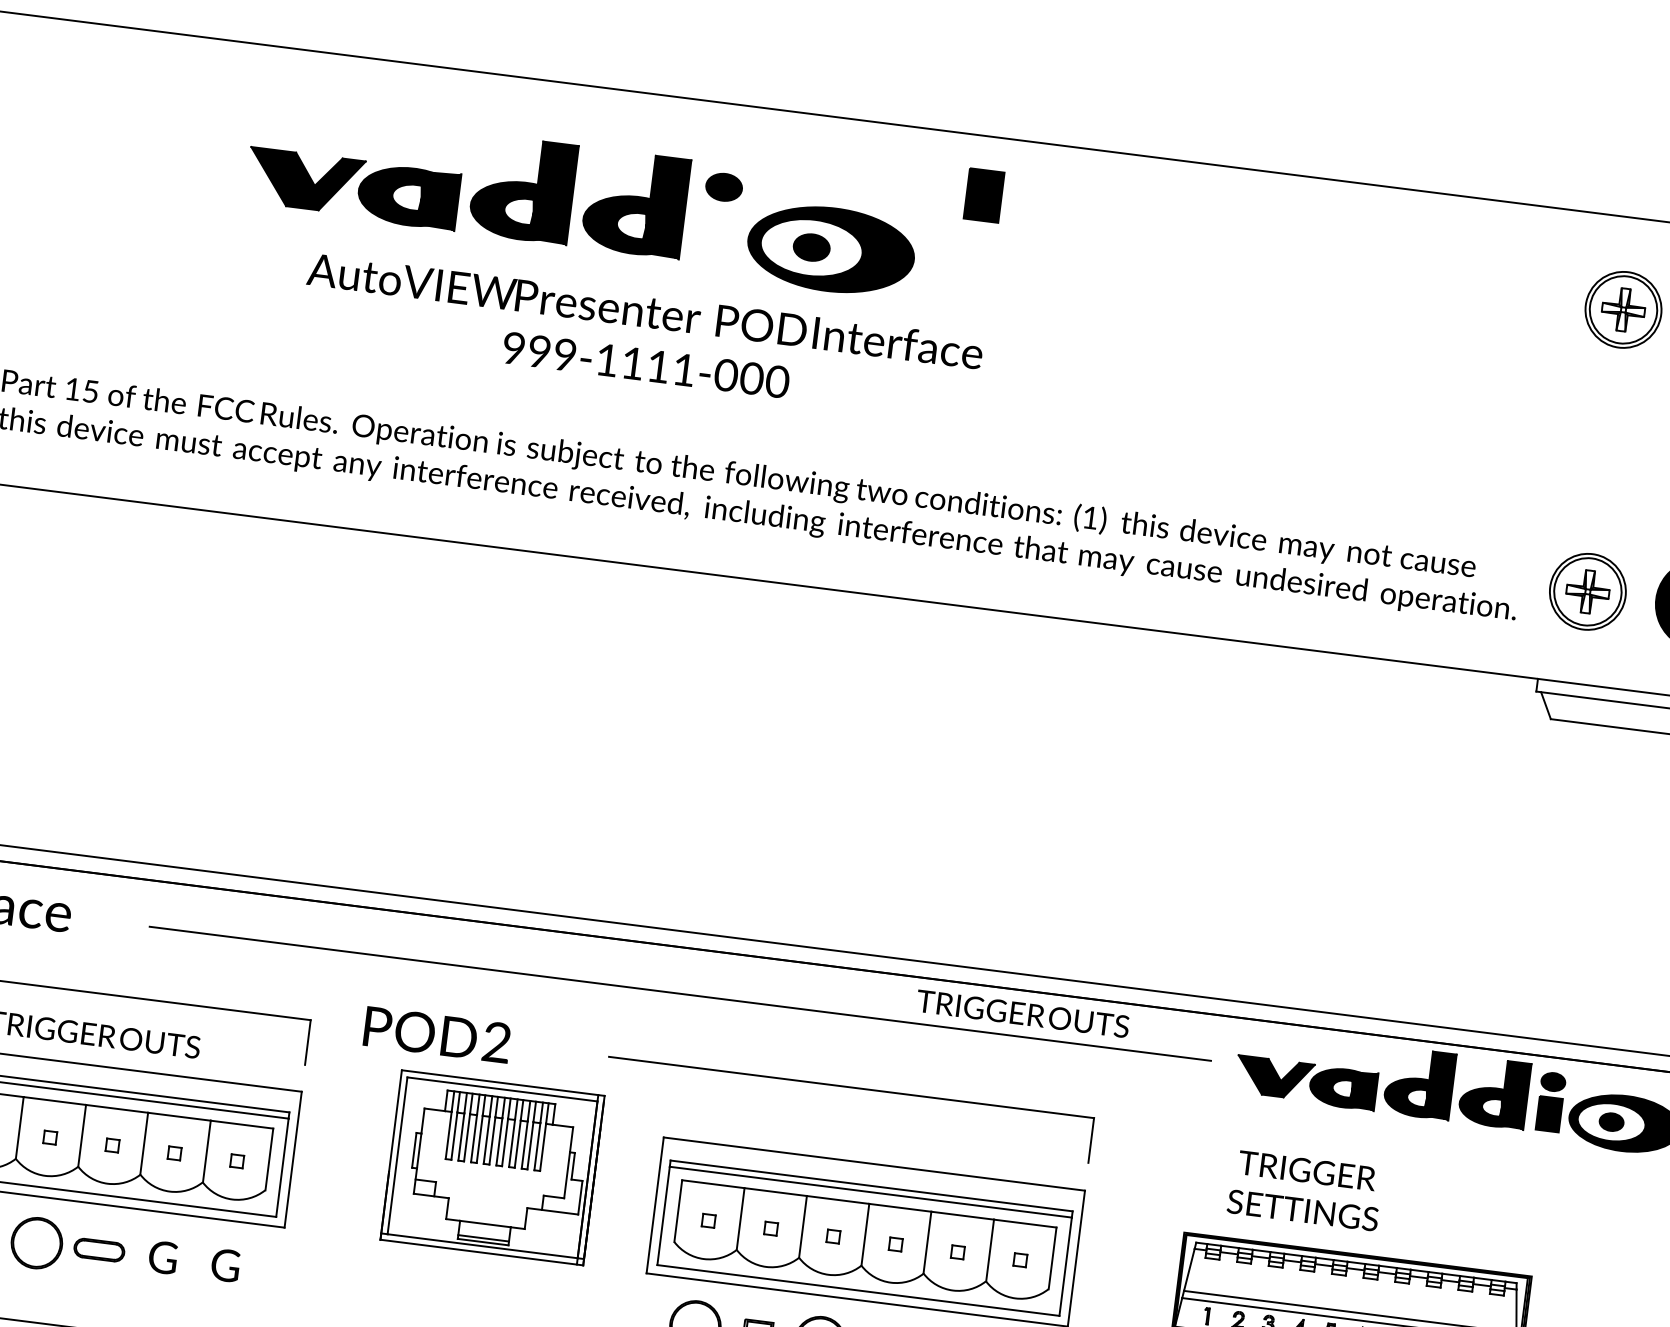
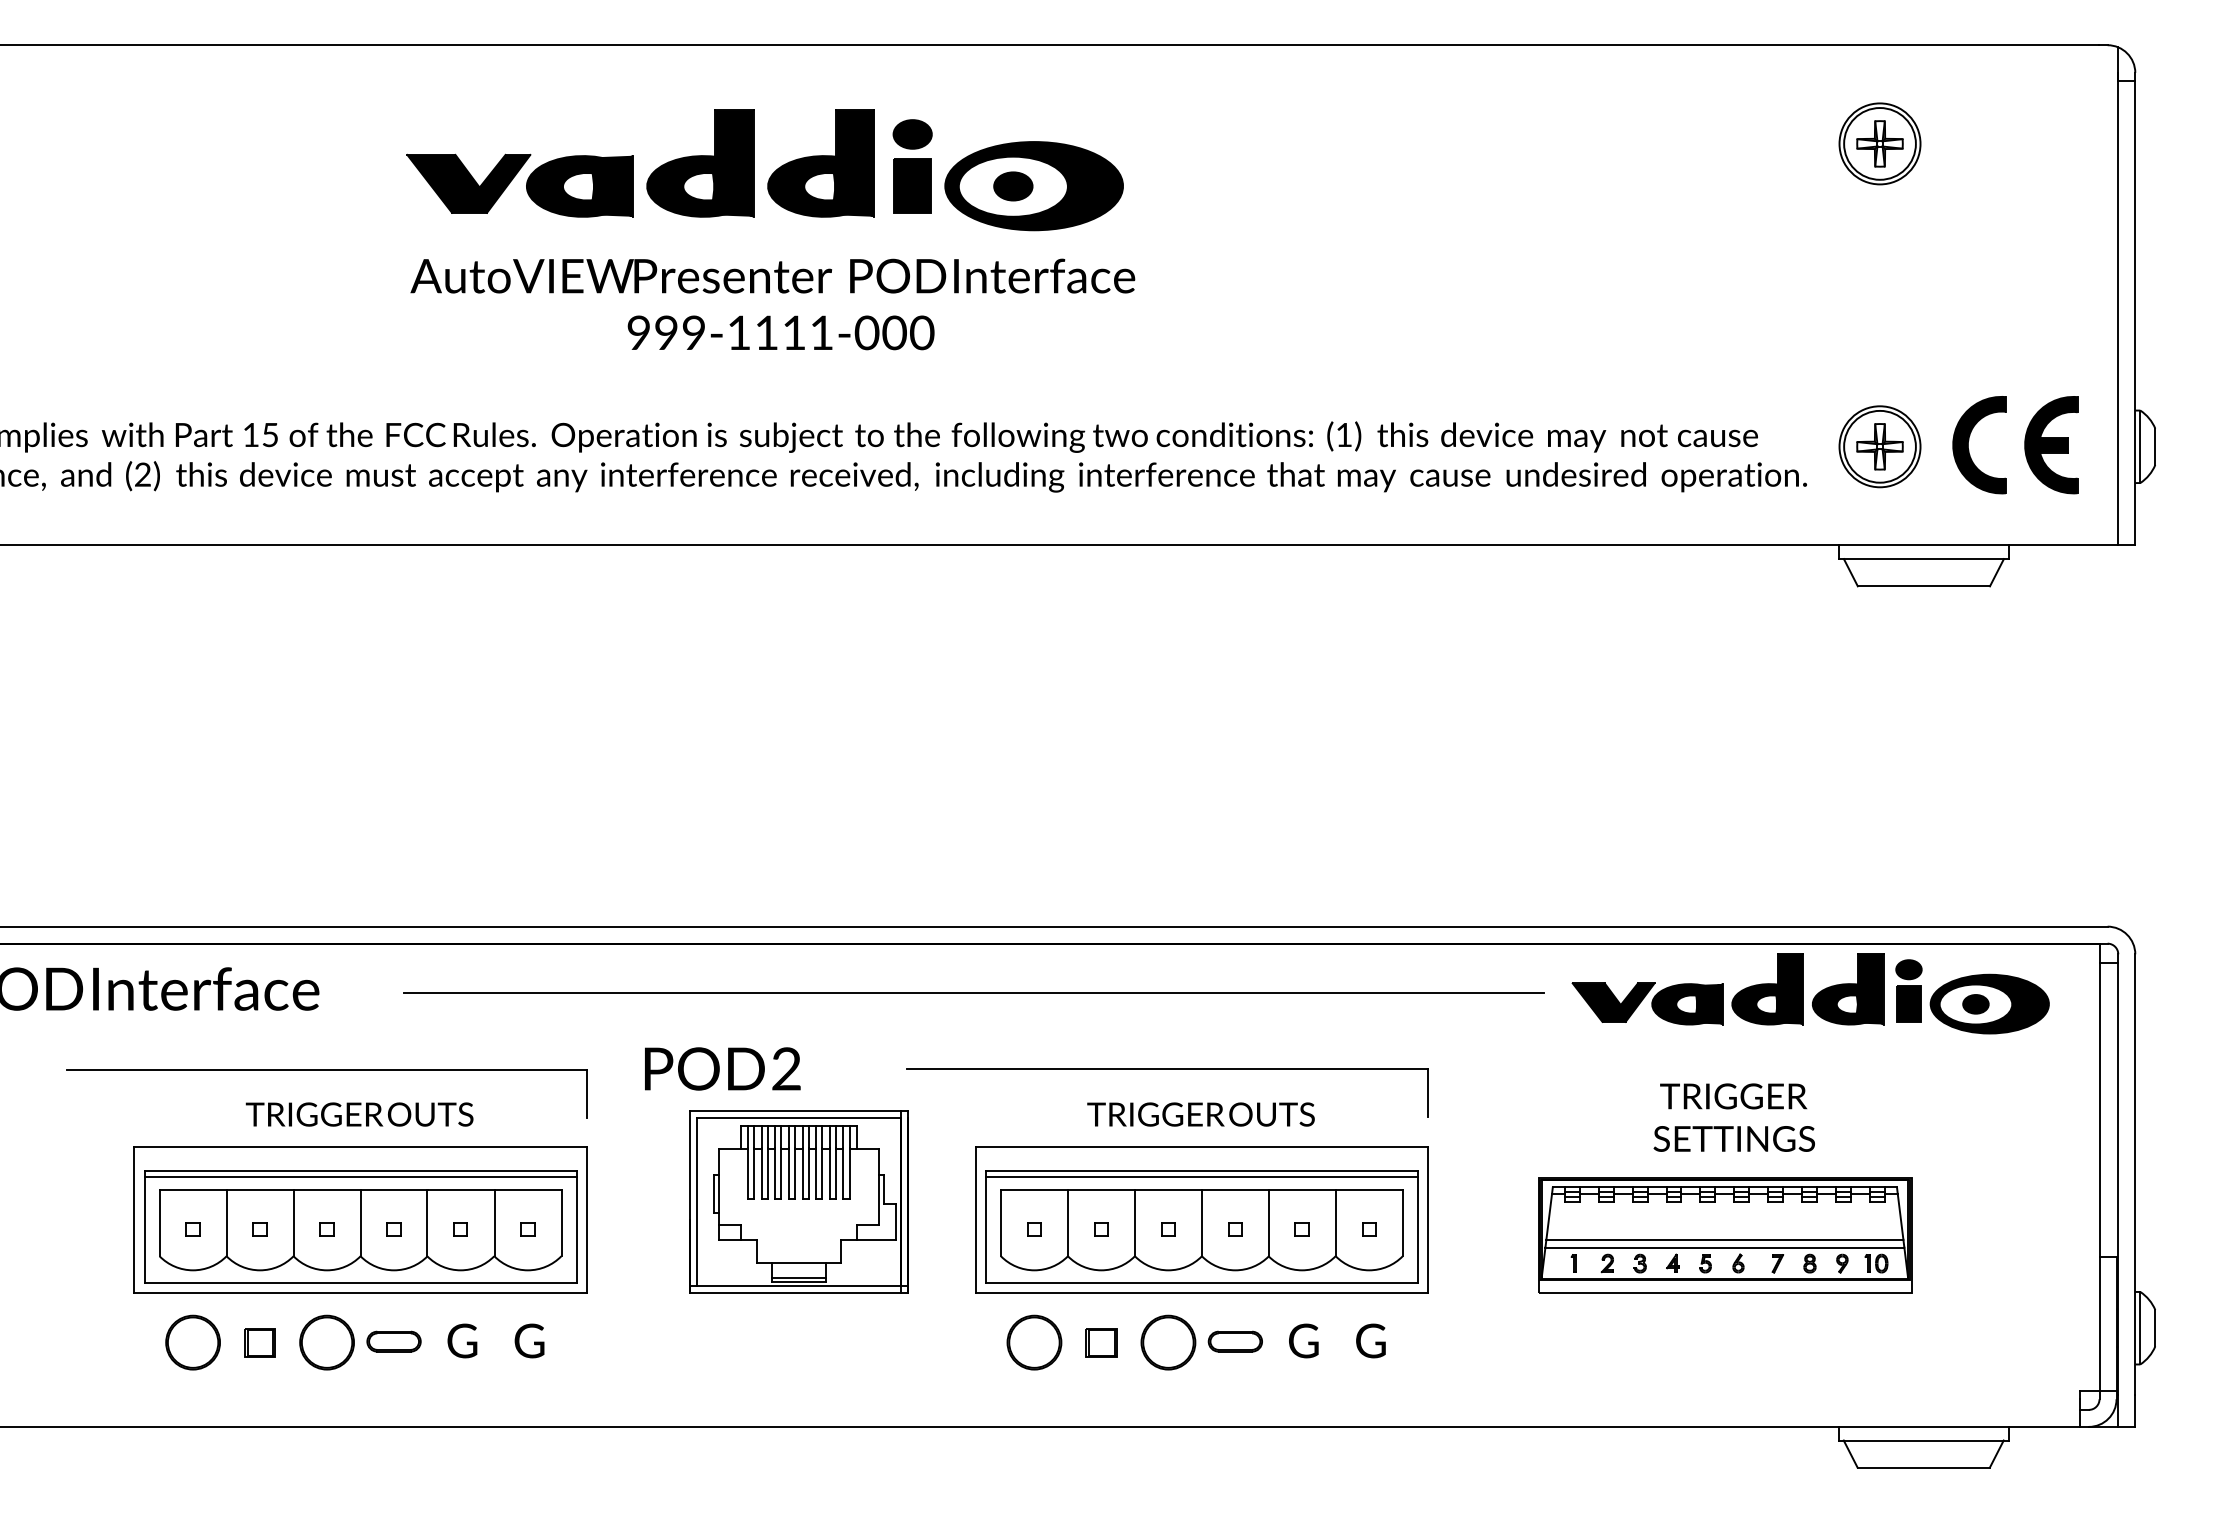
part: (984, 194) -> (912, 185), moved
text: (641, 337) -> (772, 304), moved
text: (1022, 1013) -> (1200, 1114), moved
text: (1304, 1190) -> (1733, 1117), moved

